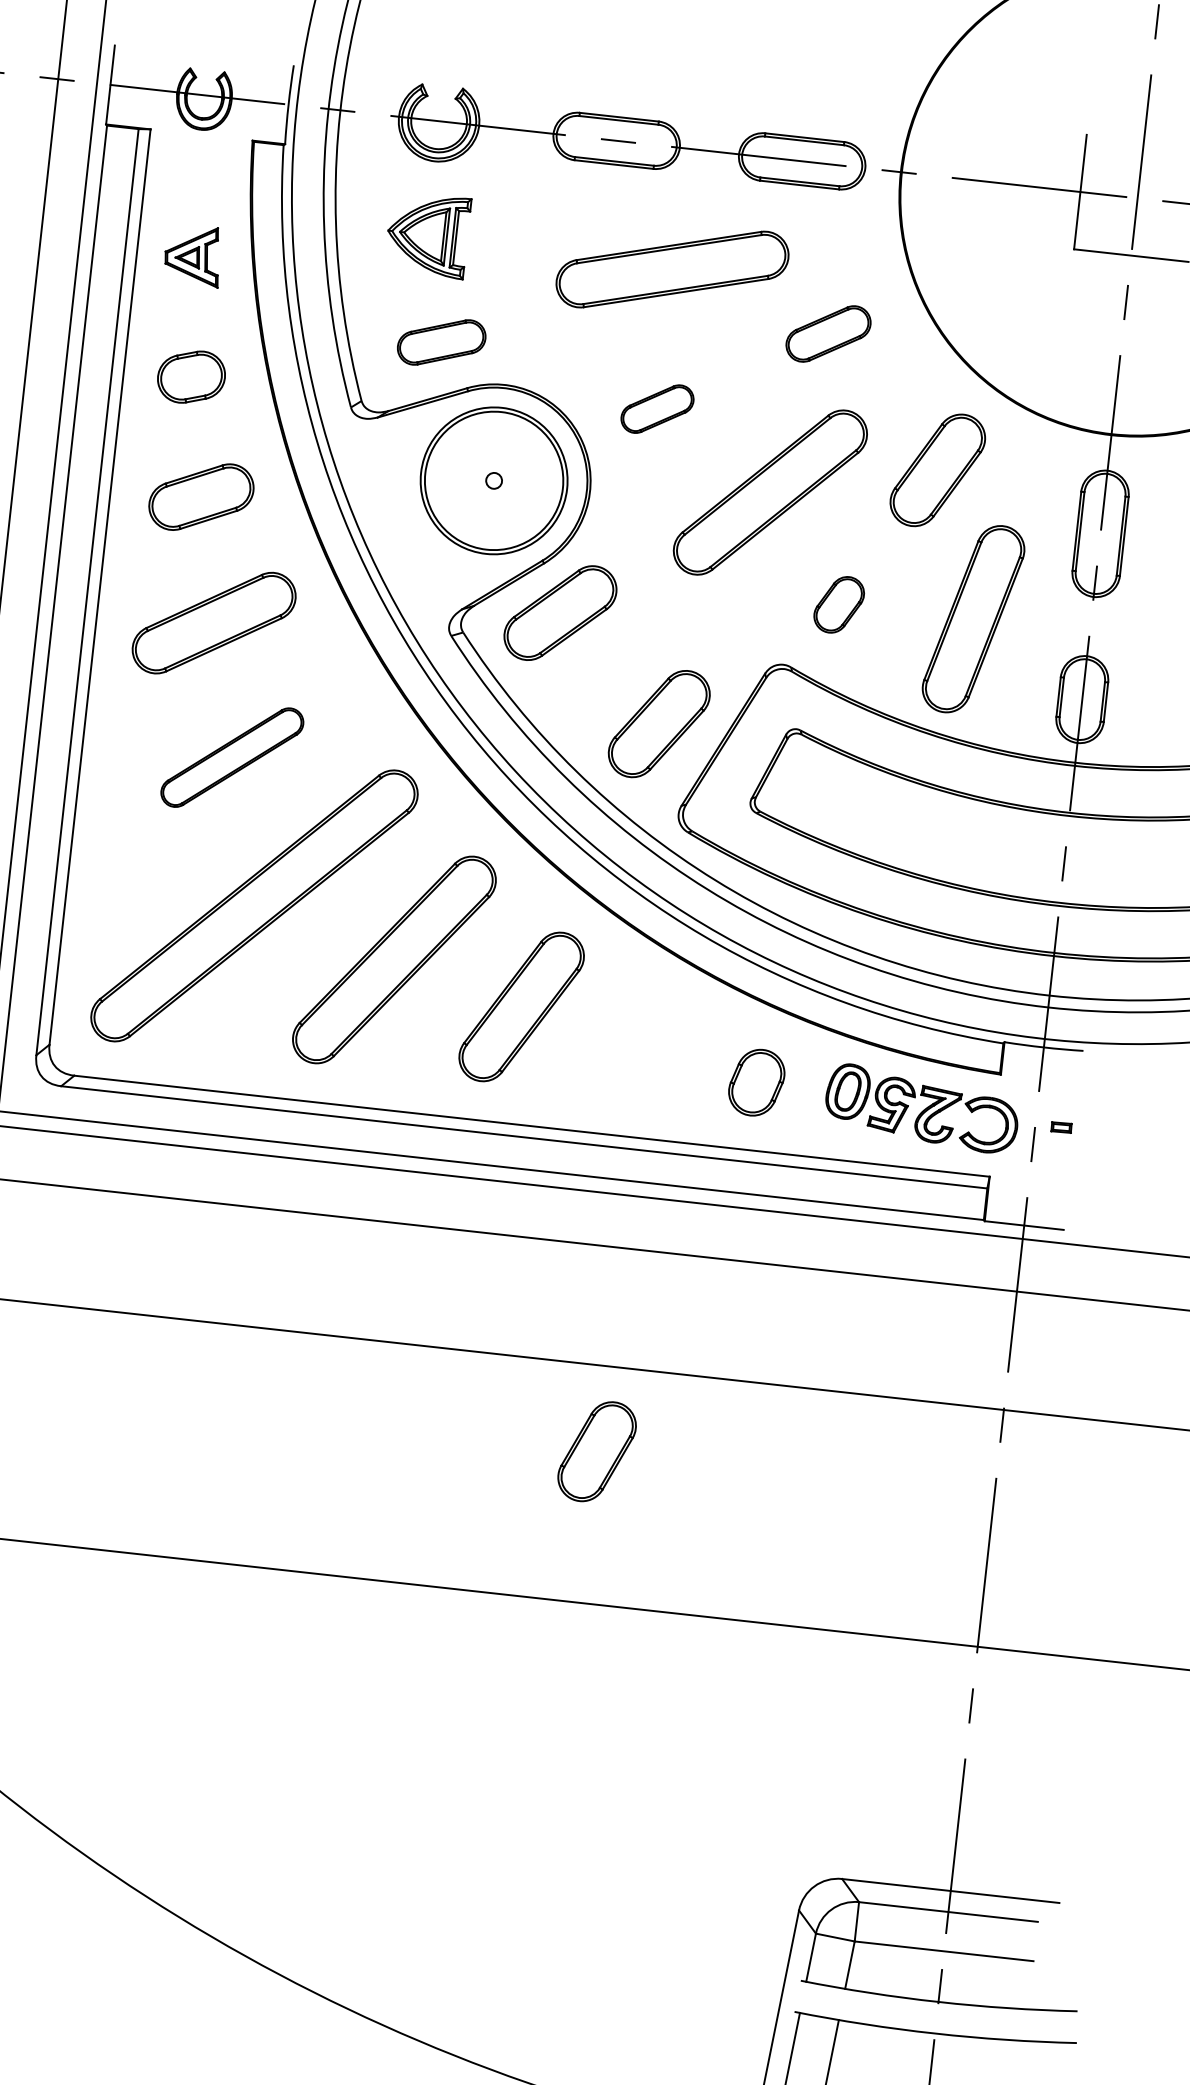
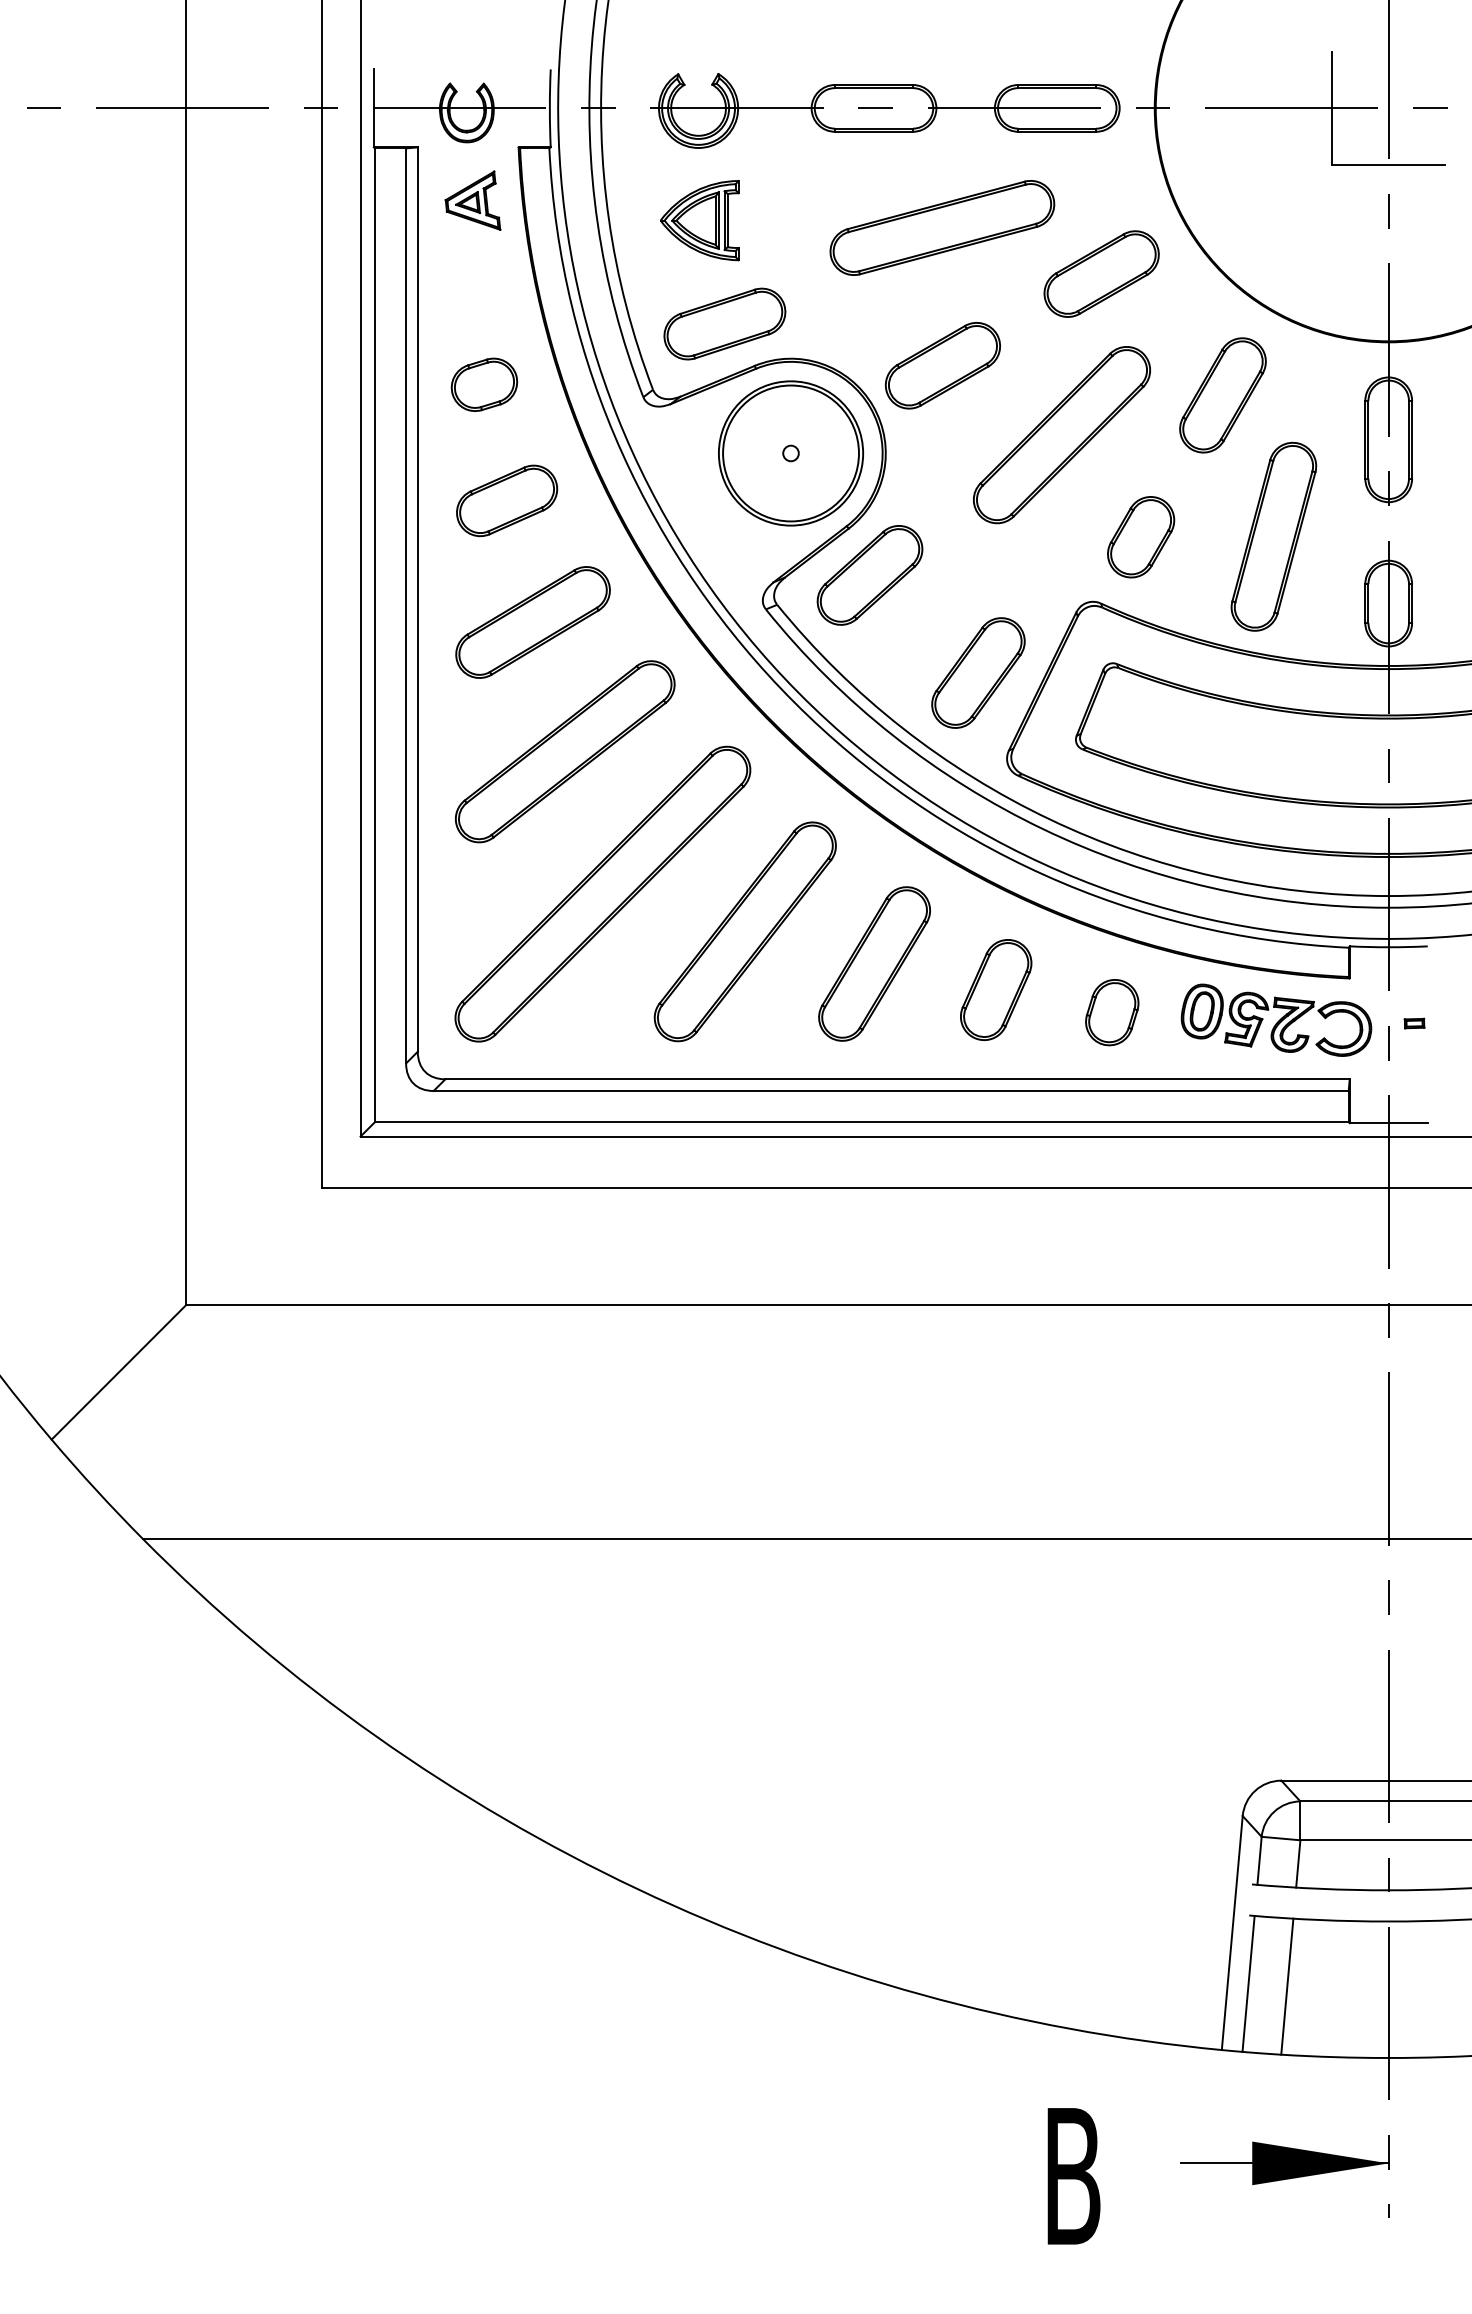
part: (192, 255) -> (472, 200), moved
part: (828, 333) -> (1101, 273), size x1.43
part: (441, 341) -> (724, 323), size x1.43
part: (657, 408) -> (942, 365), size x1.67
part: (839, 605) -> (1141, 537), size x1.43
part: (232, 757) -> (565, 751), size x1.67
part: (597, 1451) -> (996, 989), moved

